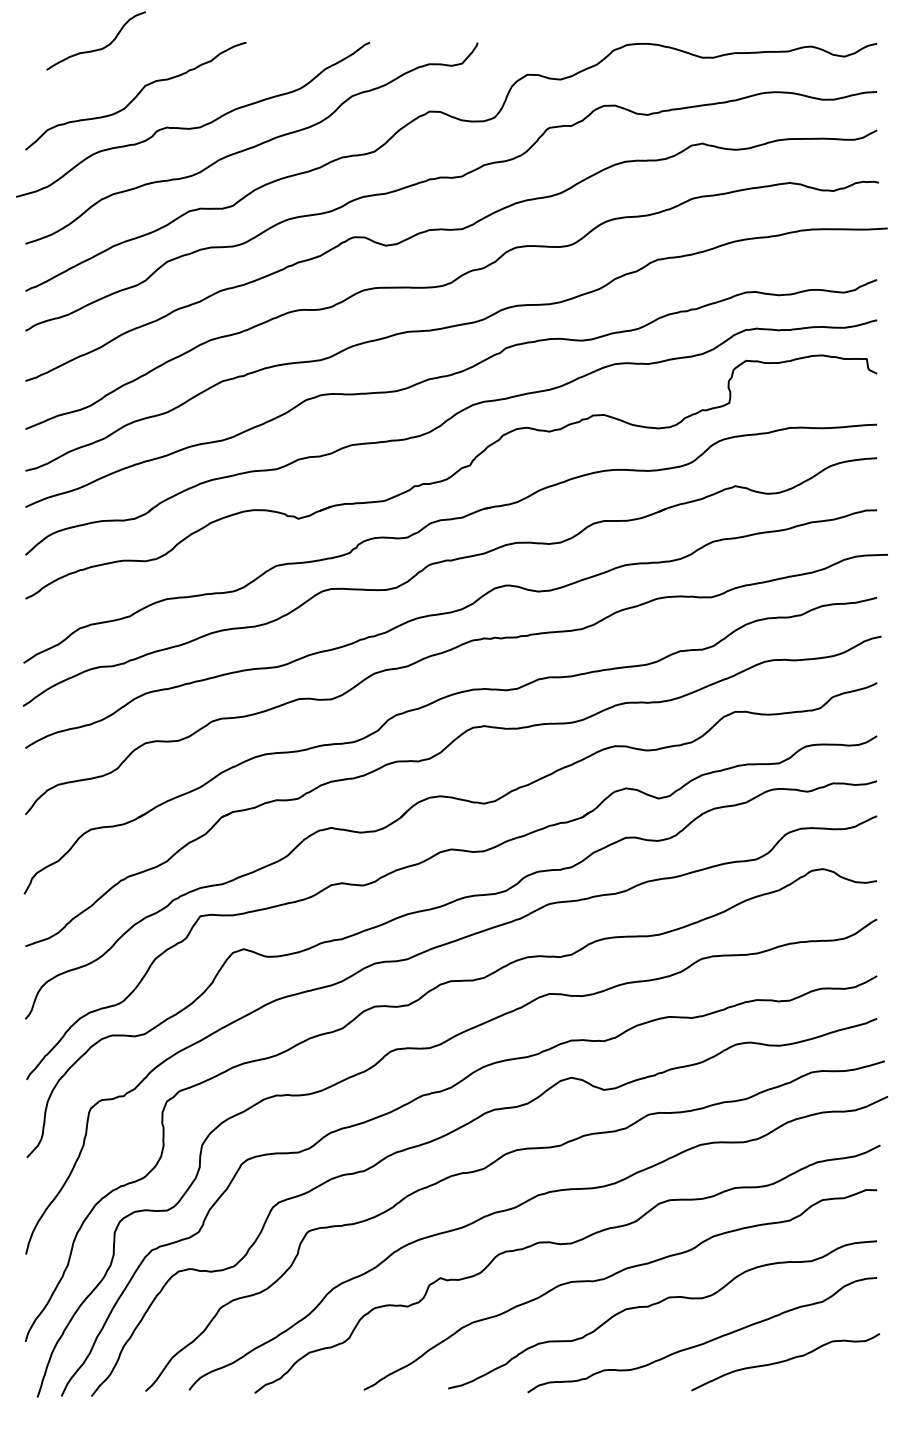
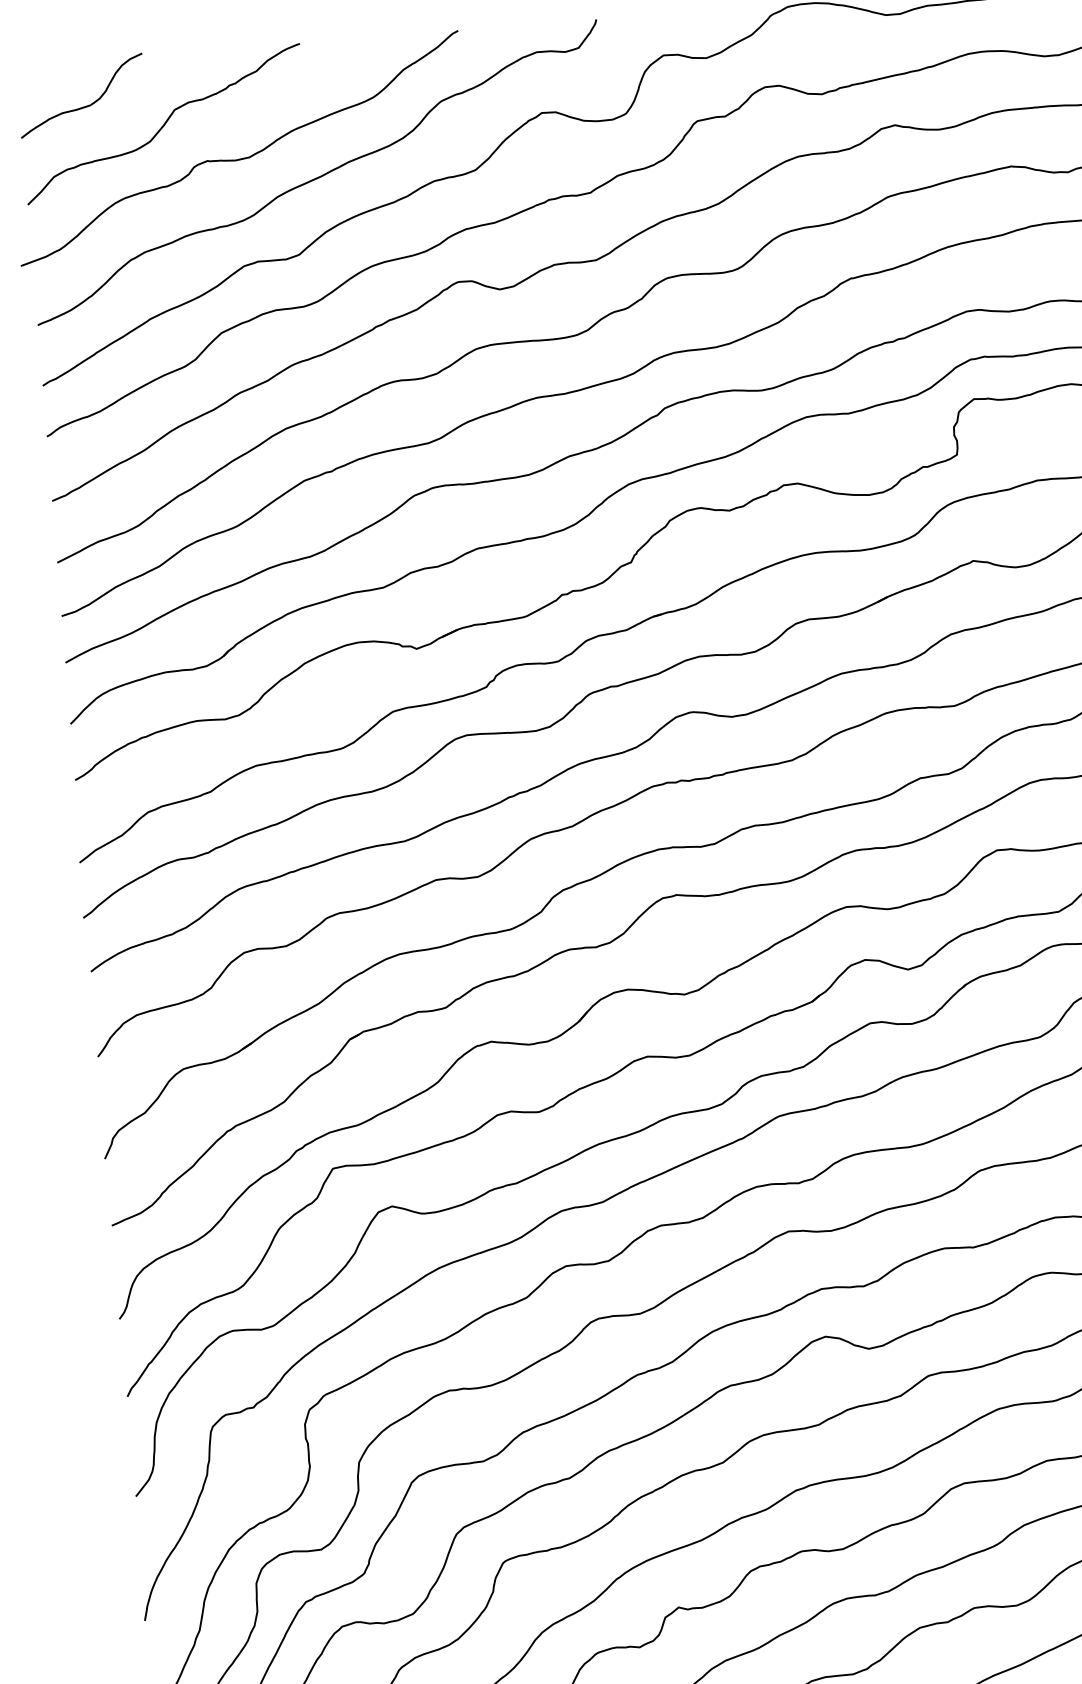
curve: (98, 48) -> (85, 105), moved

